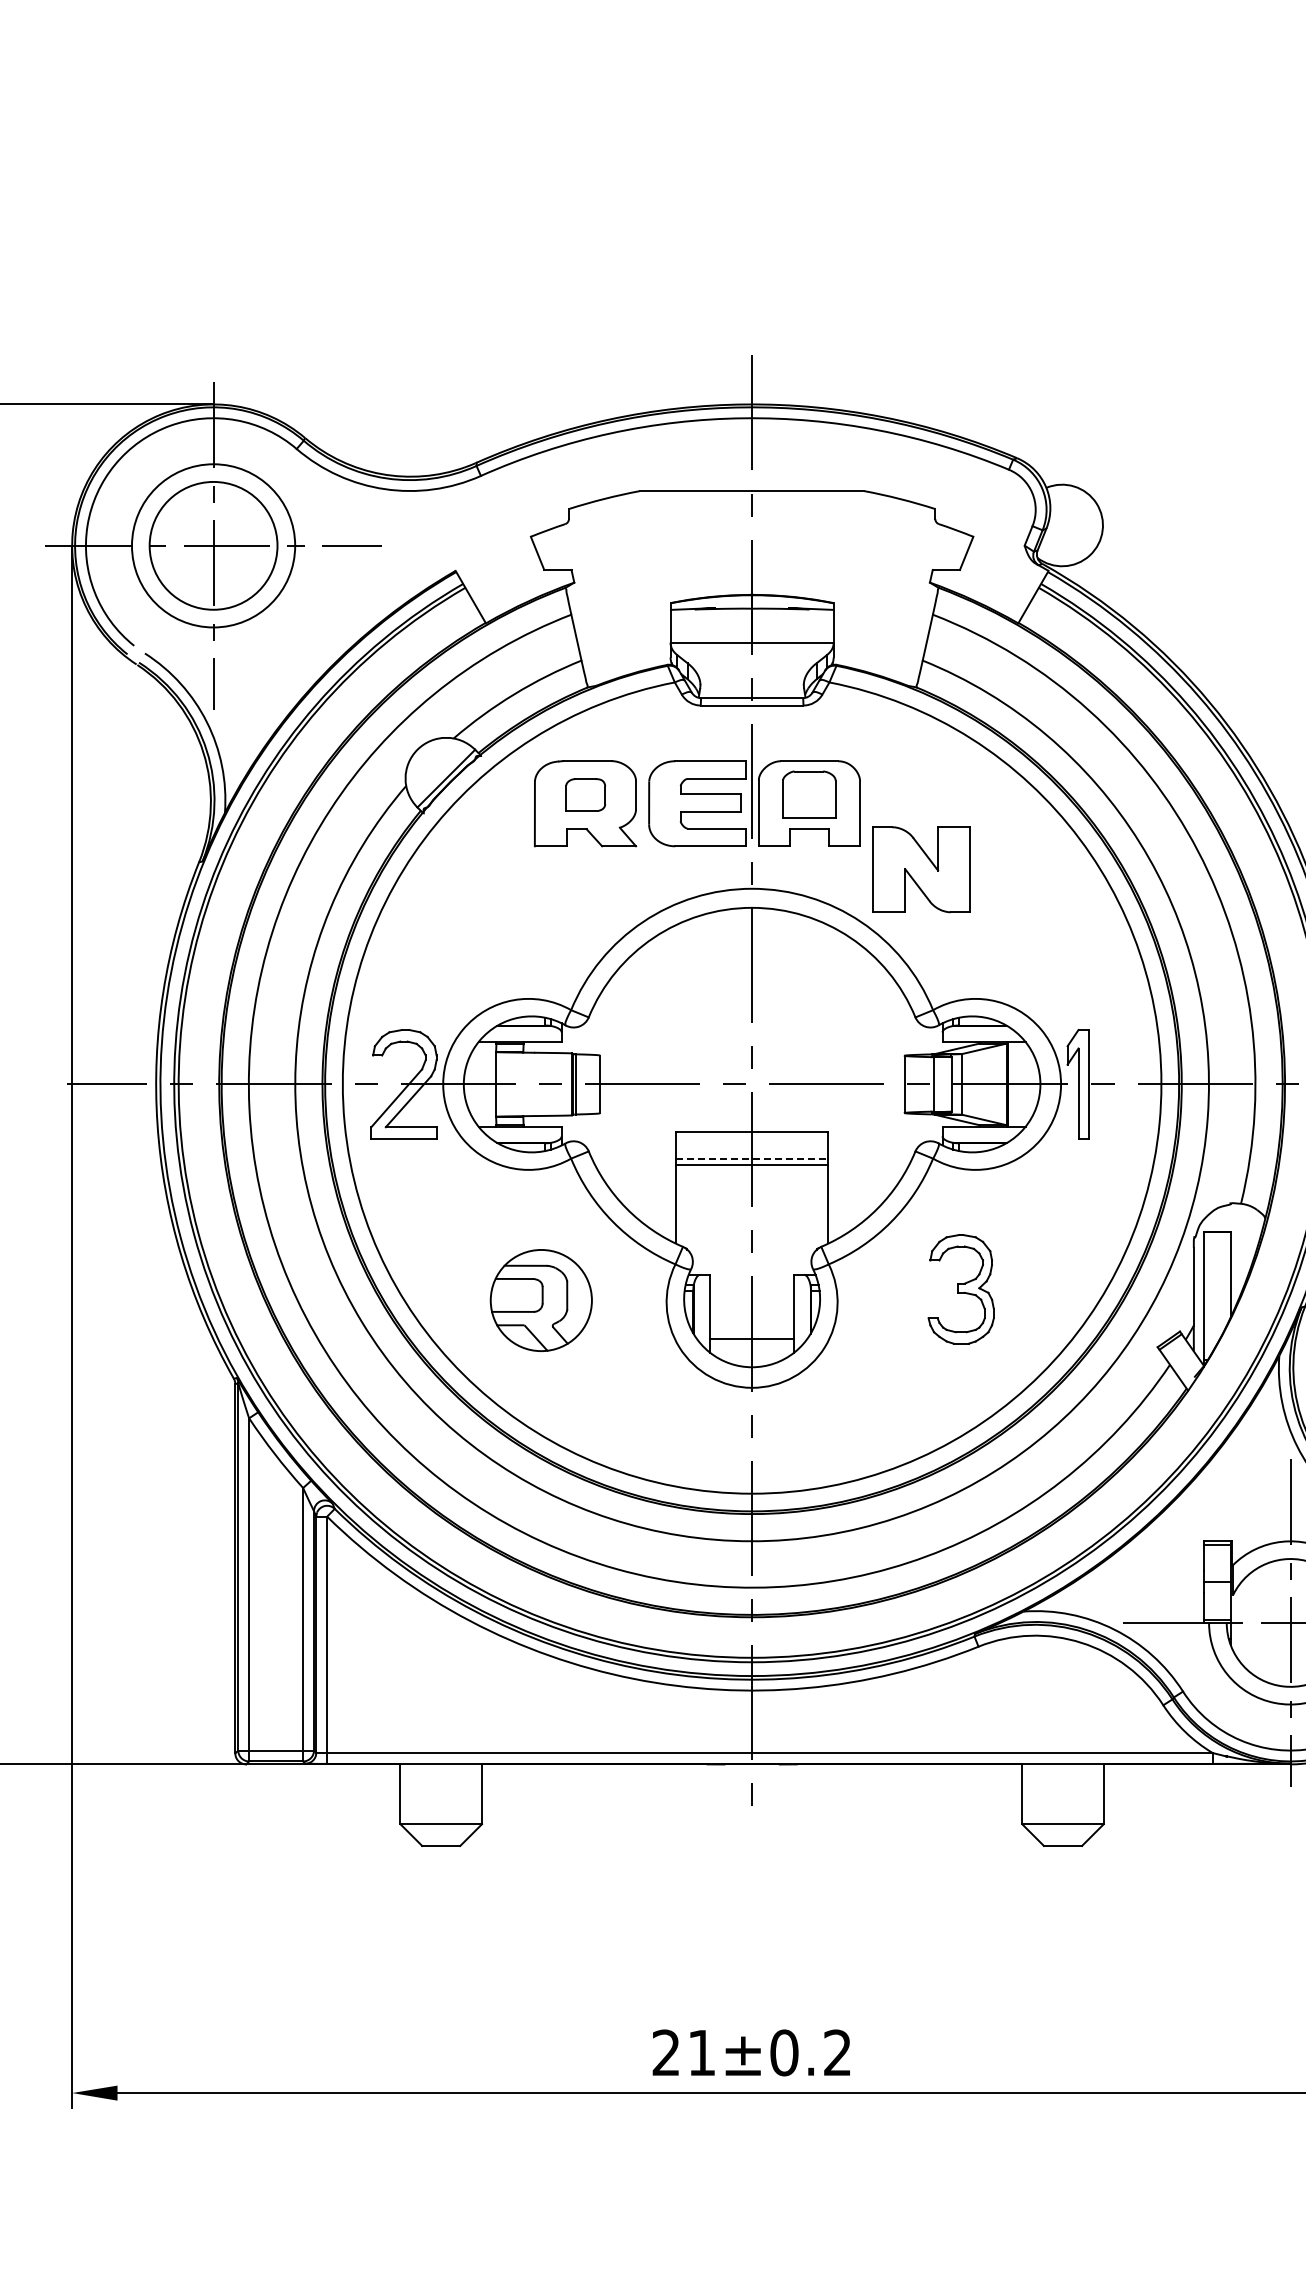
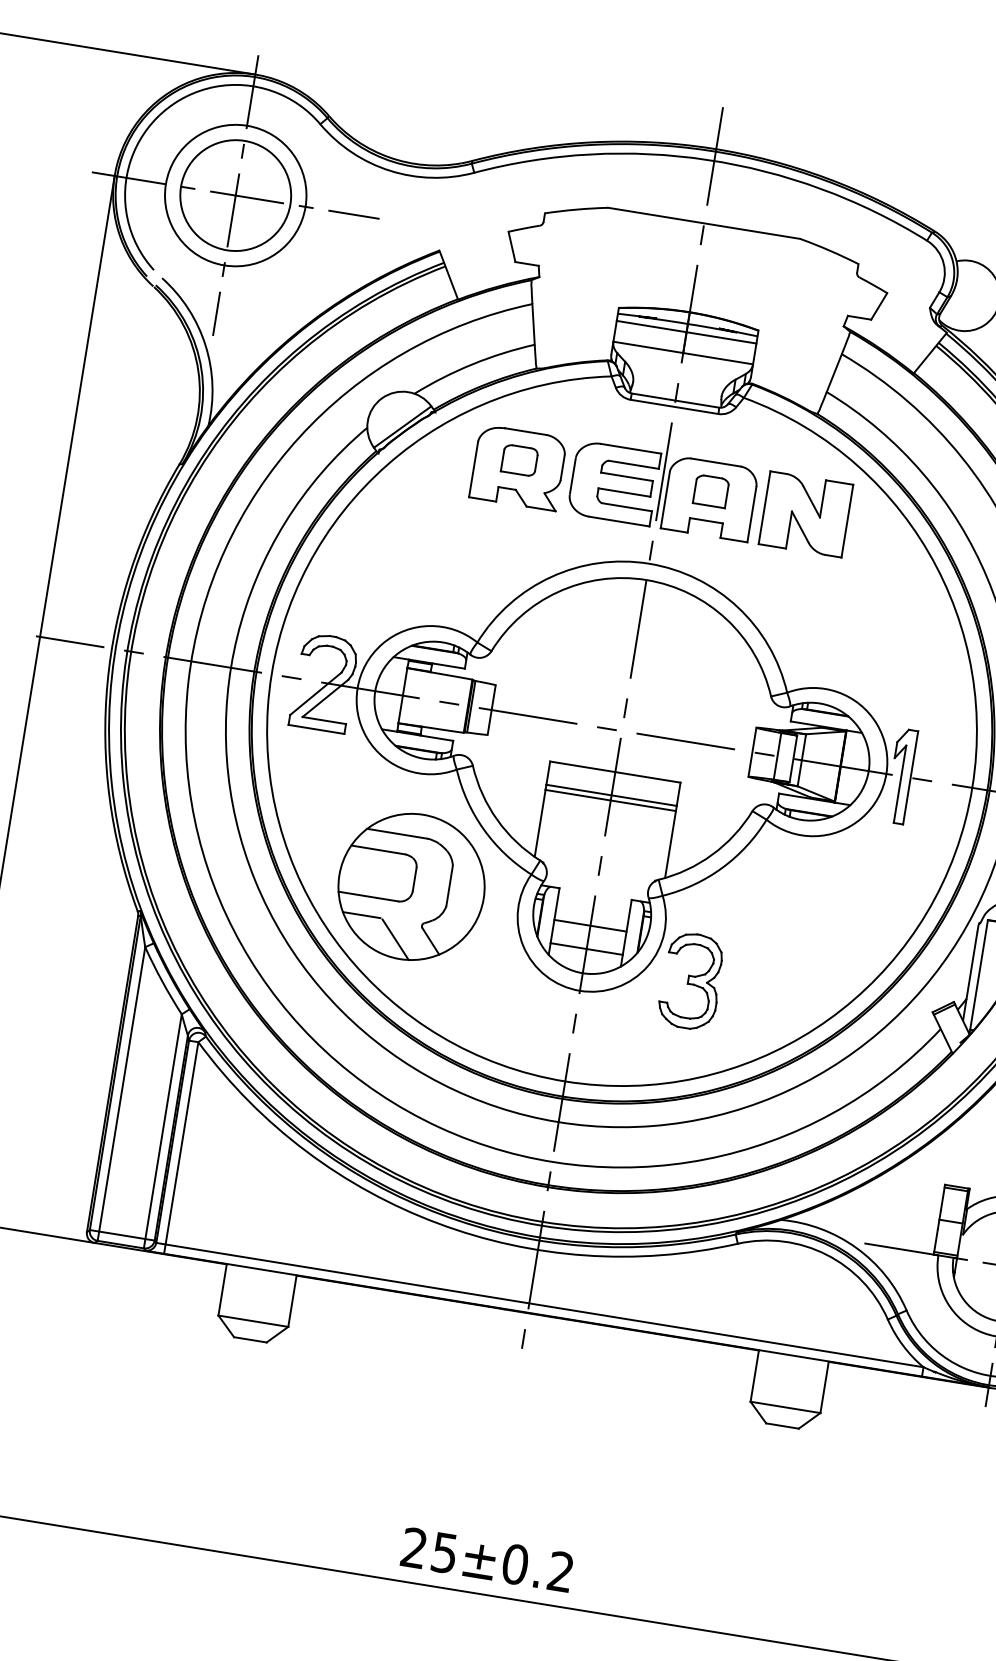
line: (751, 618) -> (686, 332), added
part: (809, 794) -> (711, 490), size x0.71
part: (921, 869) -> (805, 514), moved
line: (752, 1159) -> (611, 795), dashed -> solid
part: (960, 1289) -> (690, 981), moved
part: (541, 1300) -> (411, 886), size x1.67
line: (751, 1311) -> (589, 925), added
text: (701, 2053) -> (444, 1553), 21±0.2 -> 25±0.2

